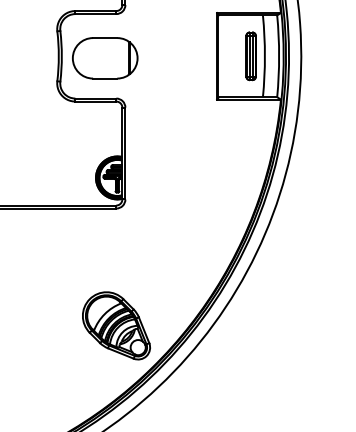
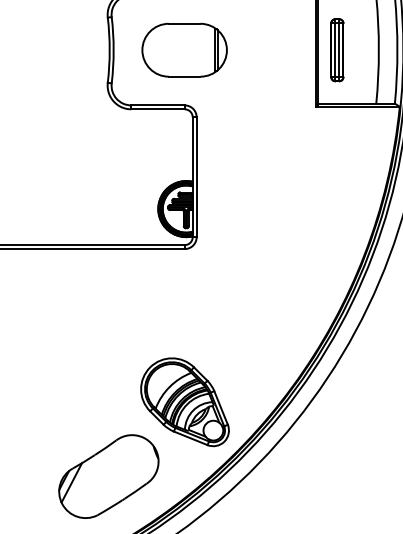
part: (250, 56) -> (336, 50), moved
part: (105, 58) -> (185, 50), moved
part: (58, 382) -> (109, 476), added

